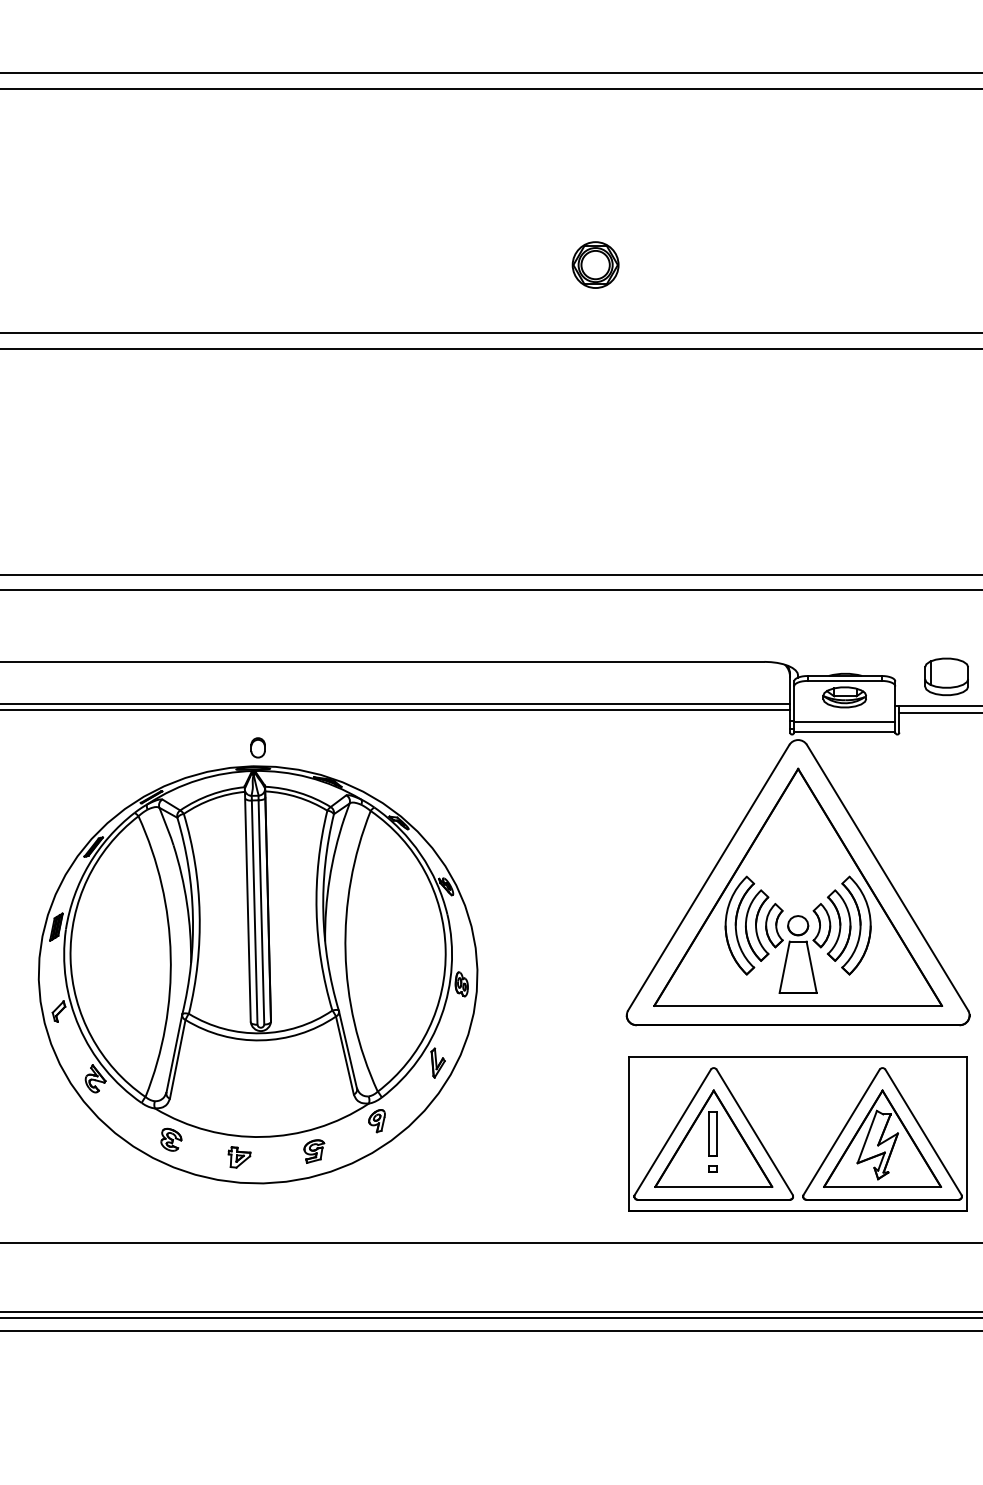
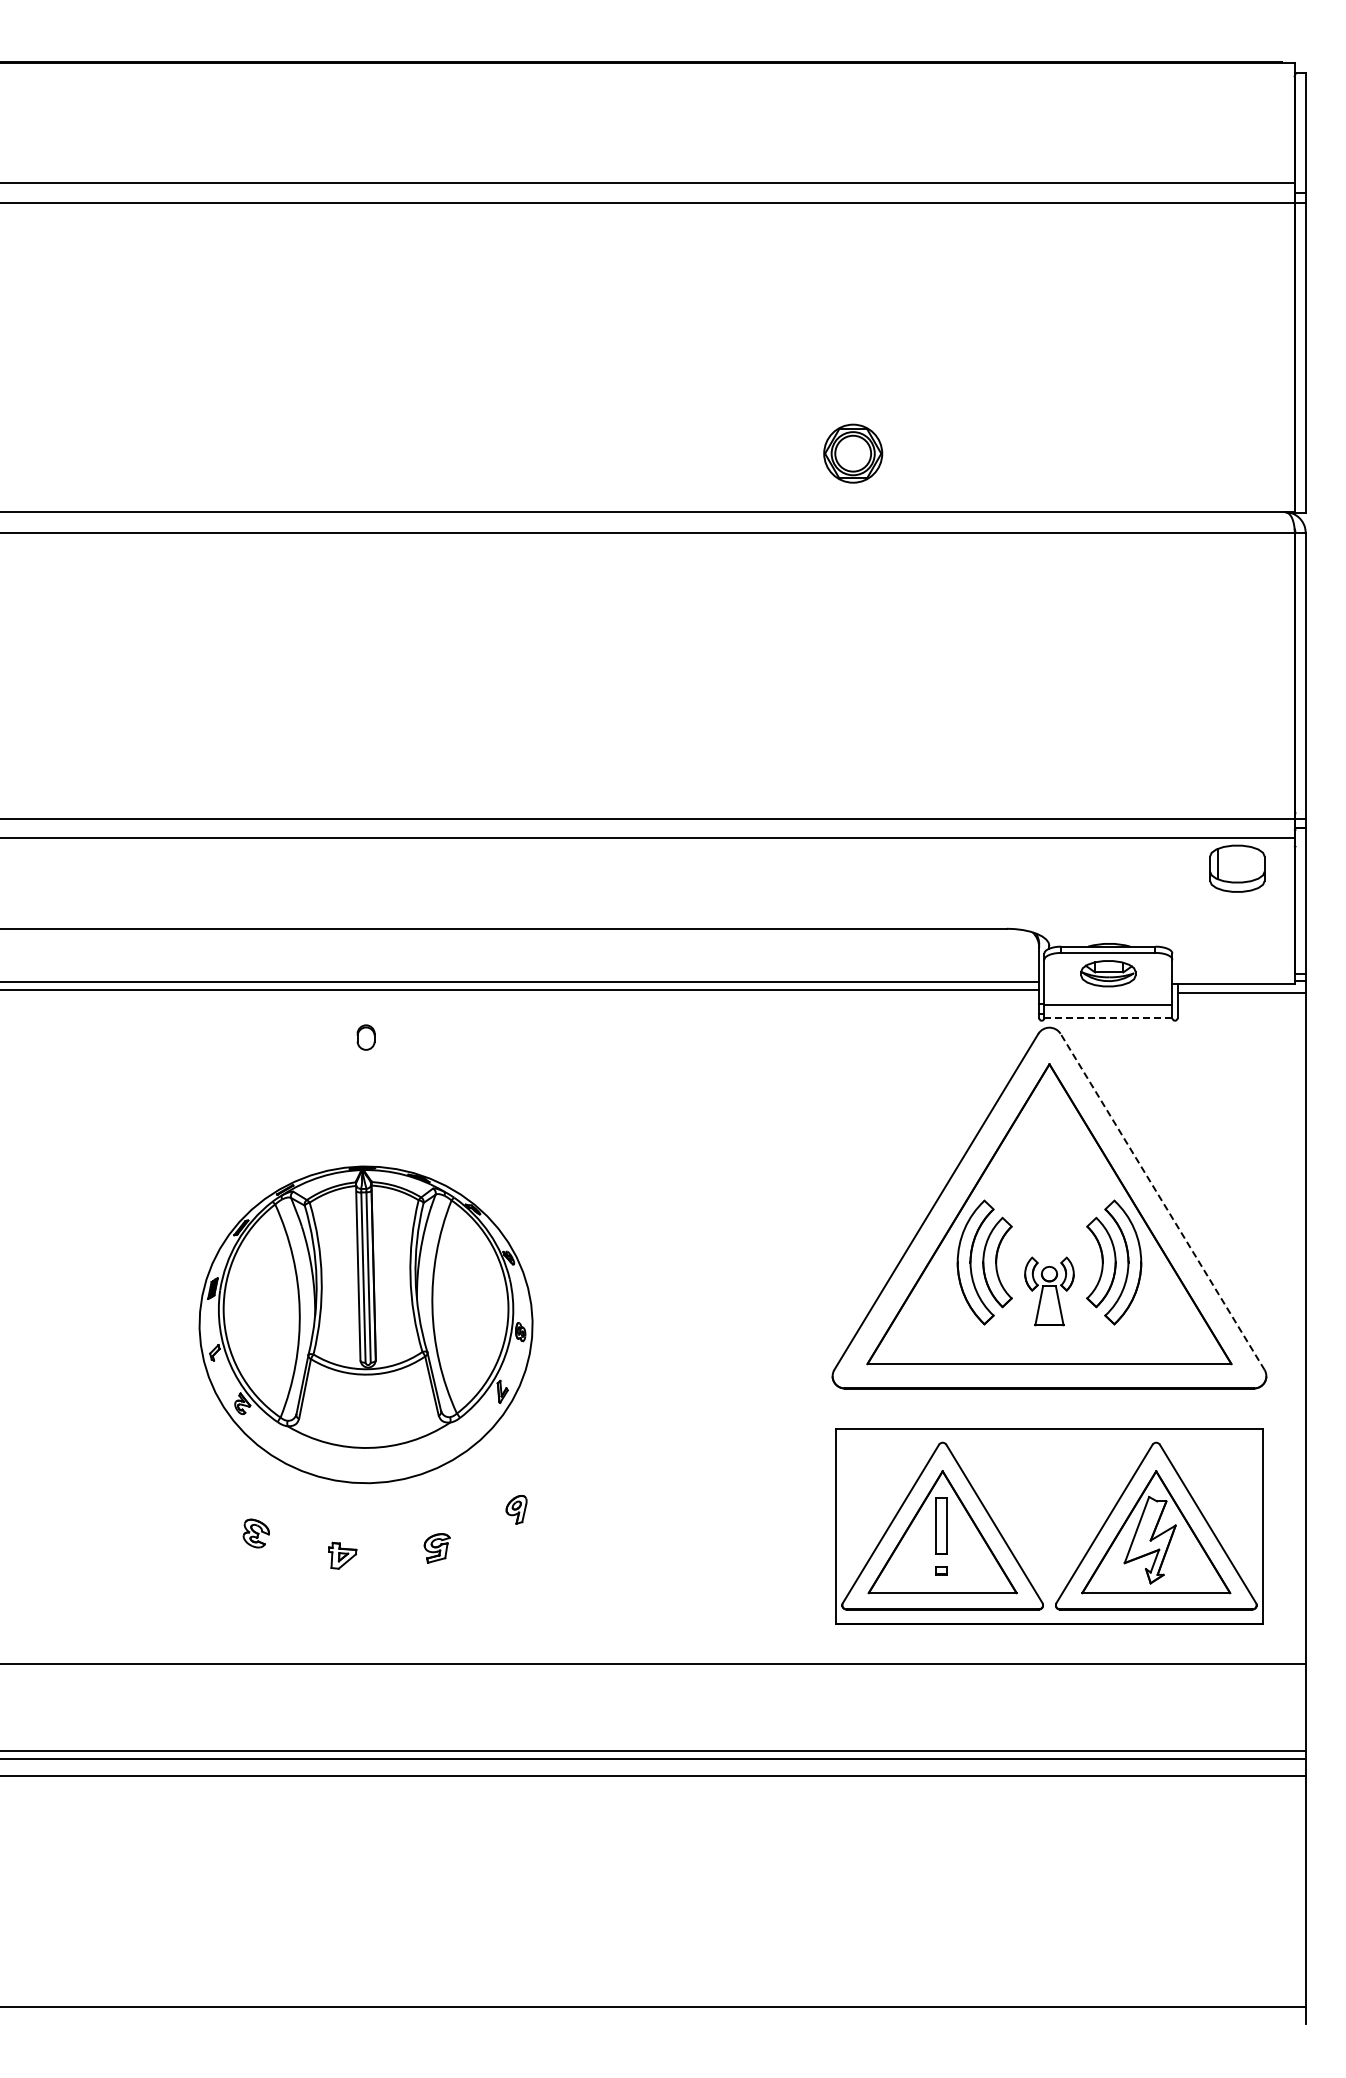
part: (595, 264) -> (853, 453), moved
part: (946, 676) -> (1237, 868), moved
line: (844, 731) -> (1108, 1017), solid -> dashed
line: (887, 877) -> (1162, 1201), solid -> dashed
part: (798, 948) -> (1049, 1291), size x0.6
part: (257, 974) -> (365, 1324), size x0.6

